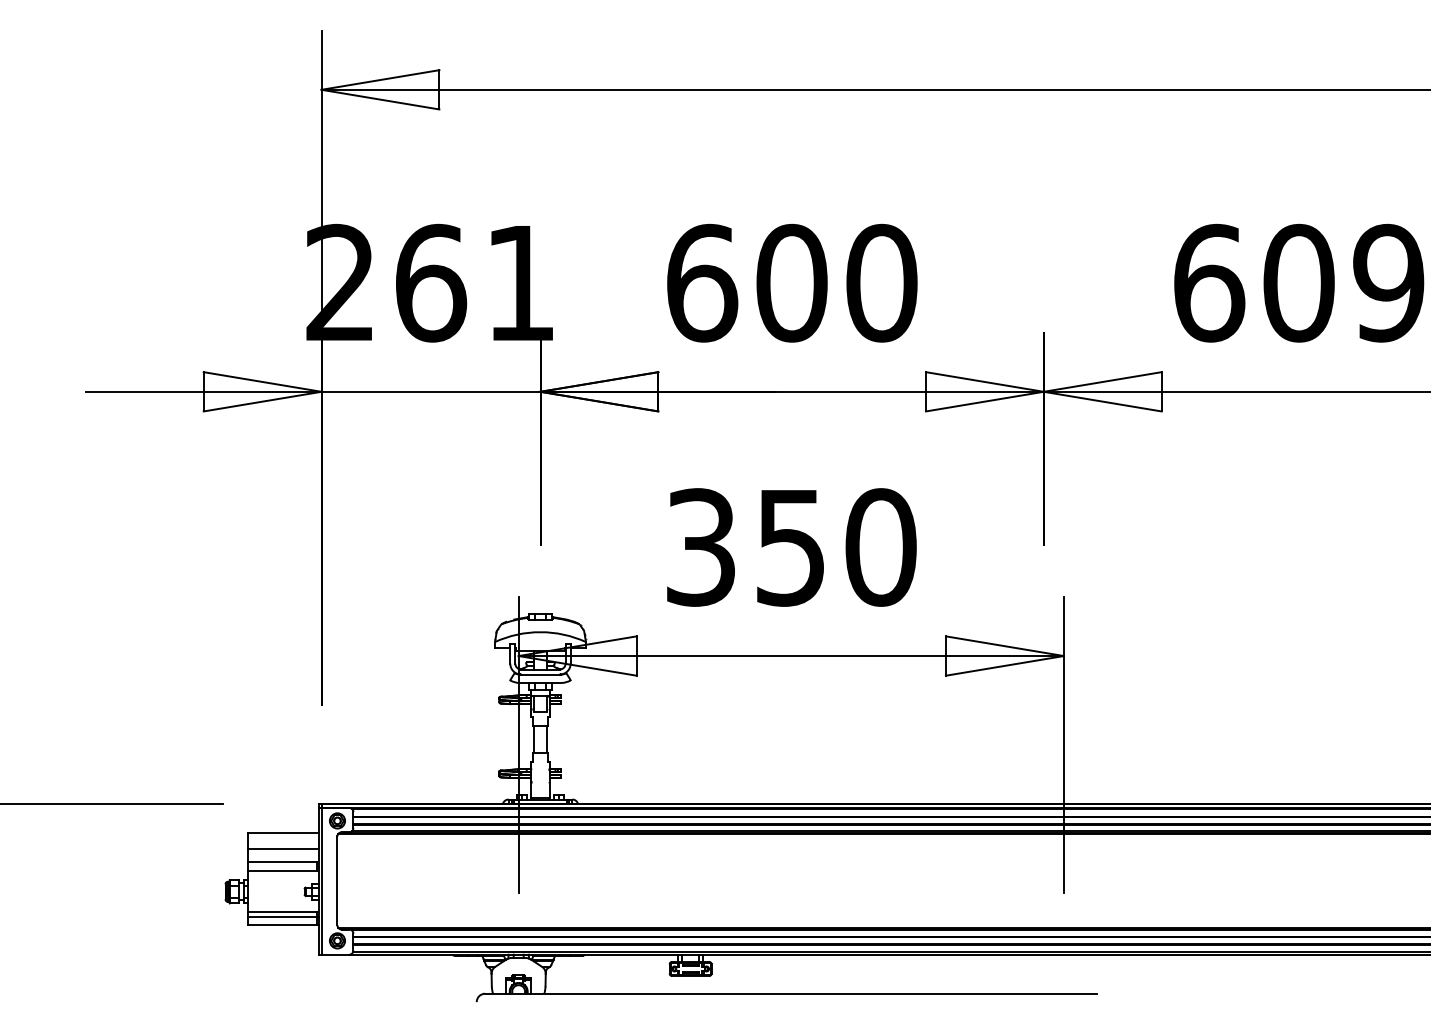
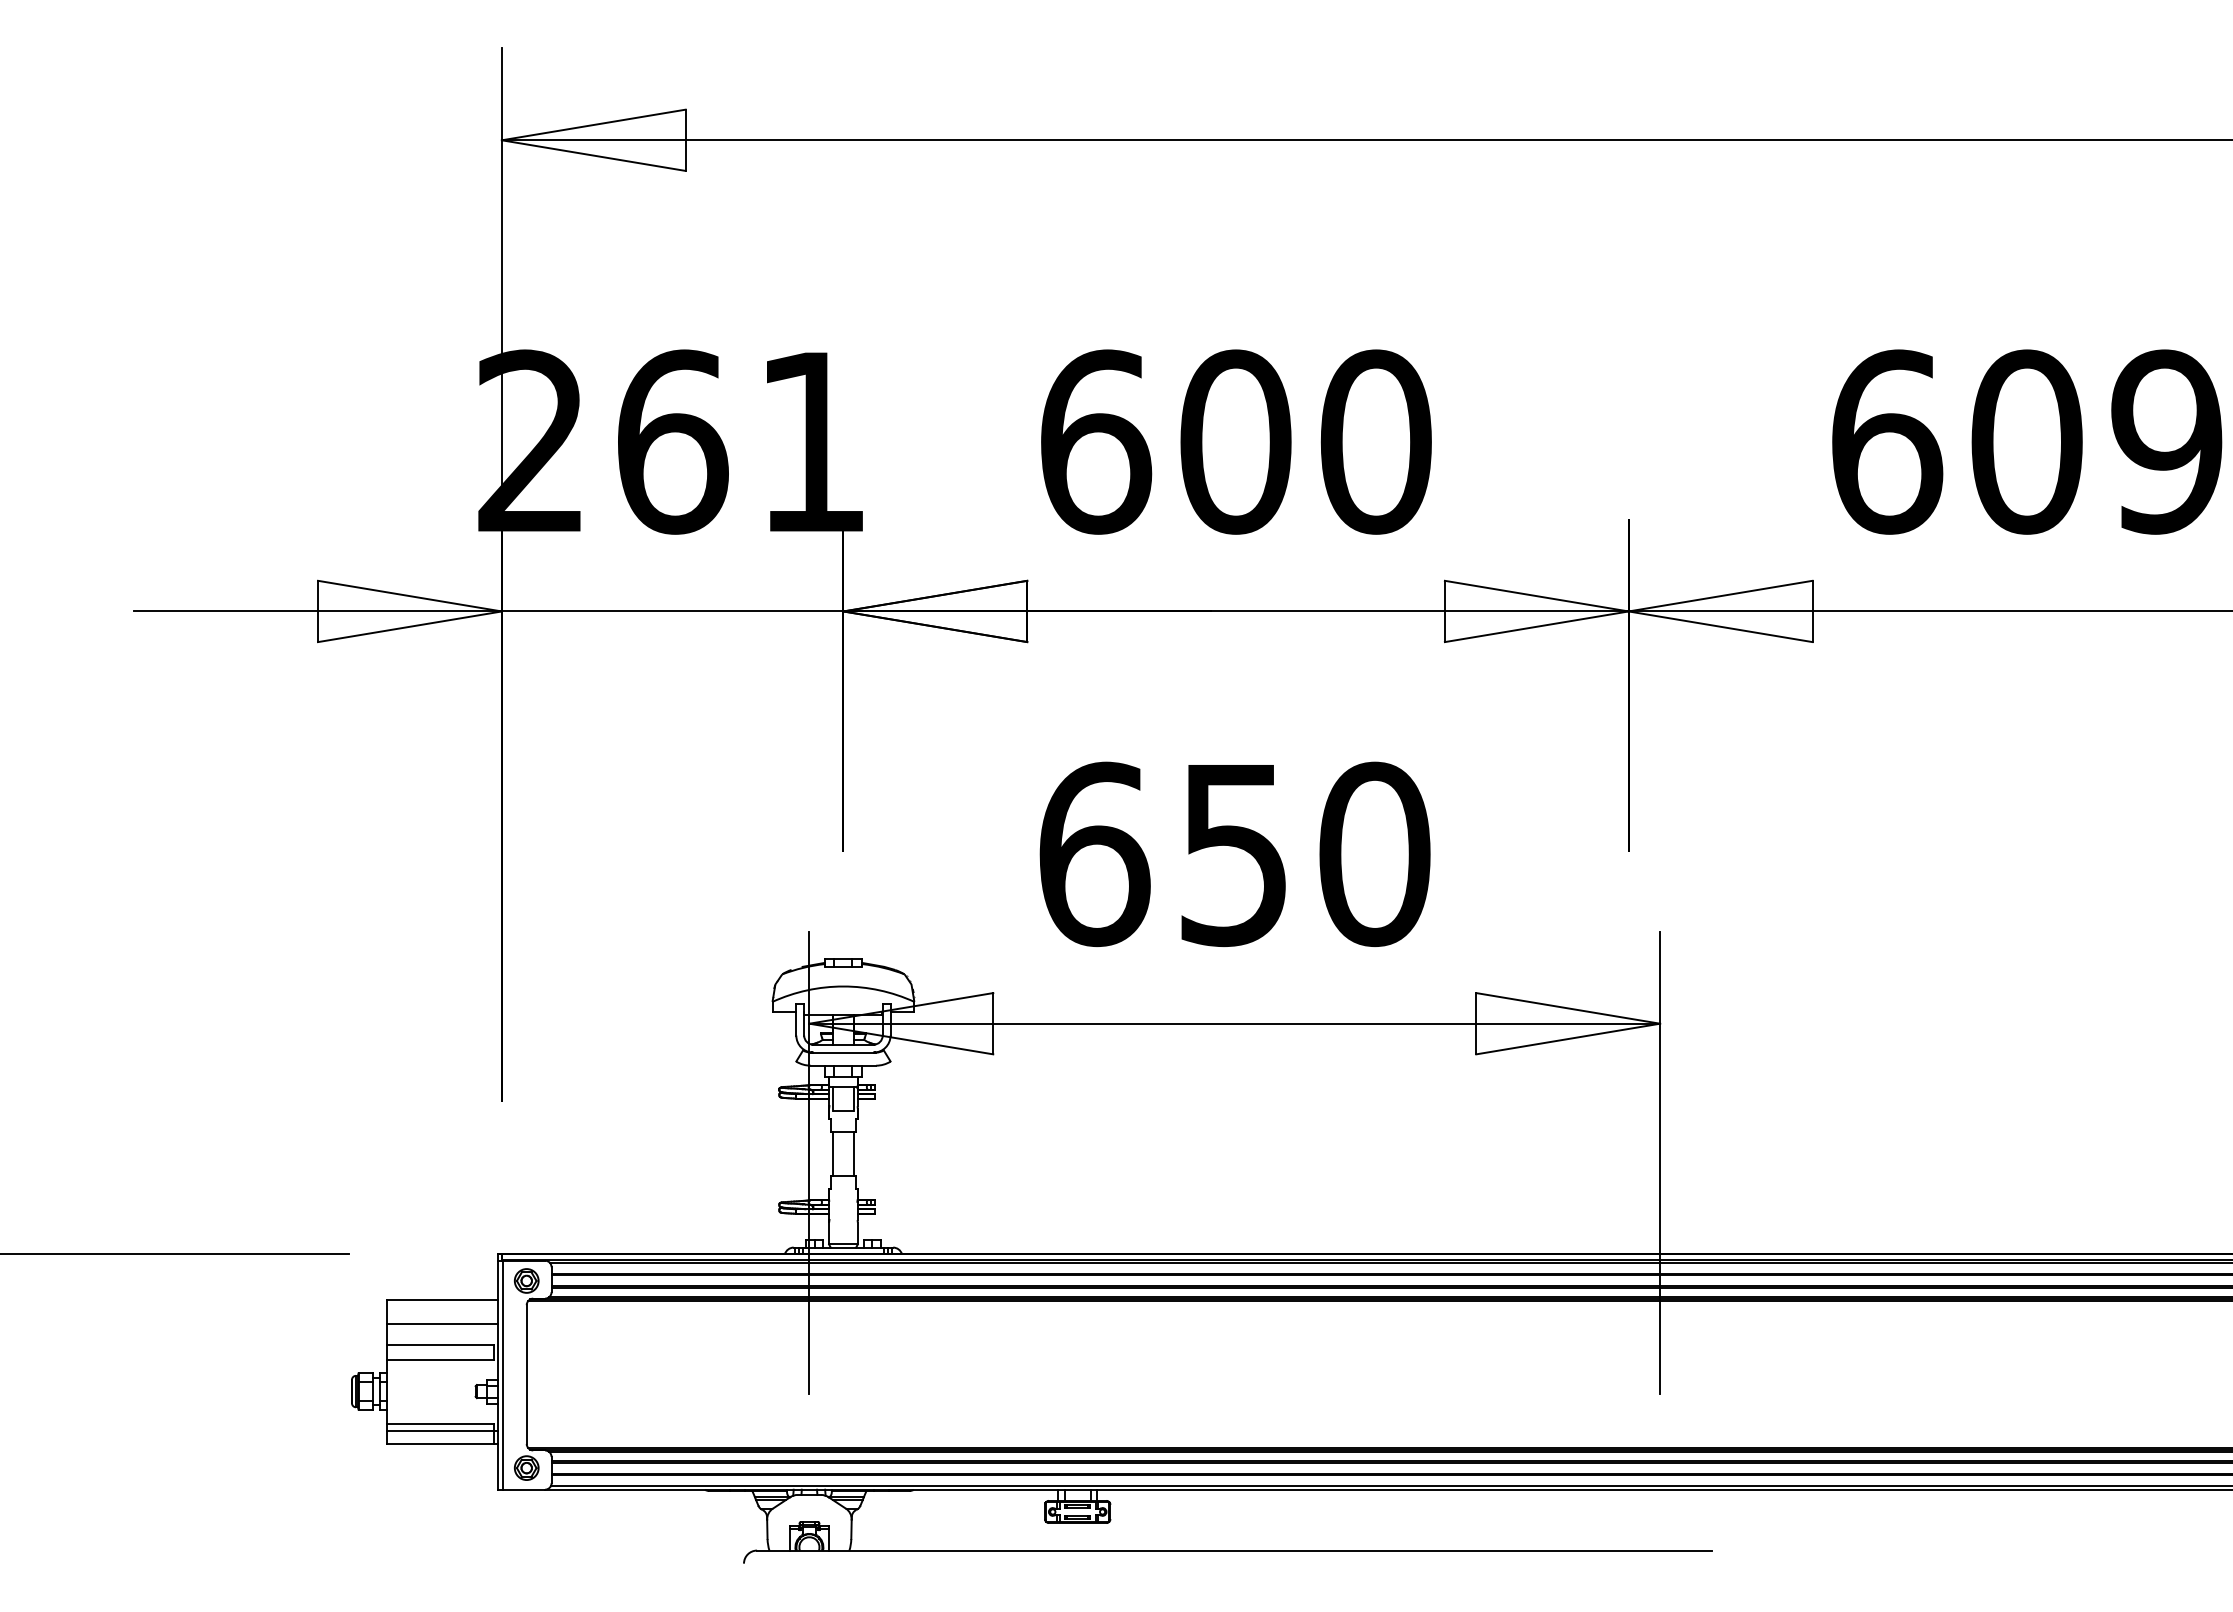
text: (701, 547) -> (1094, 854), 350 -> 650

